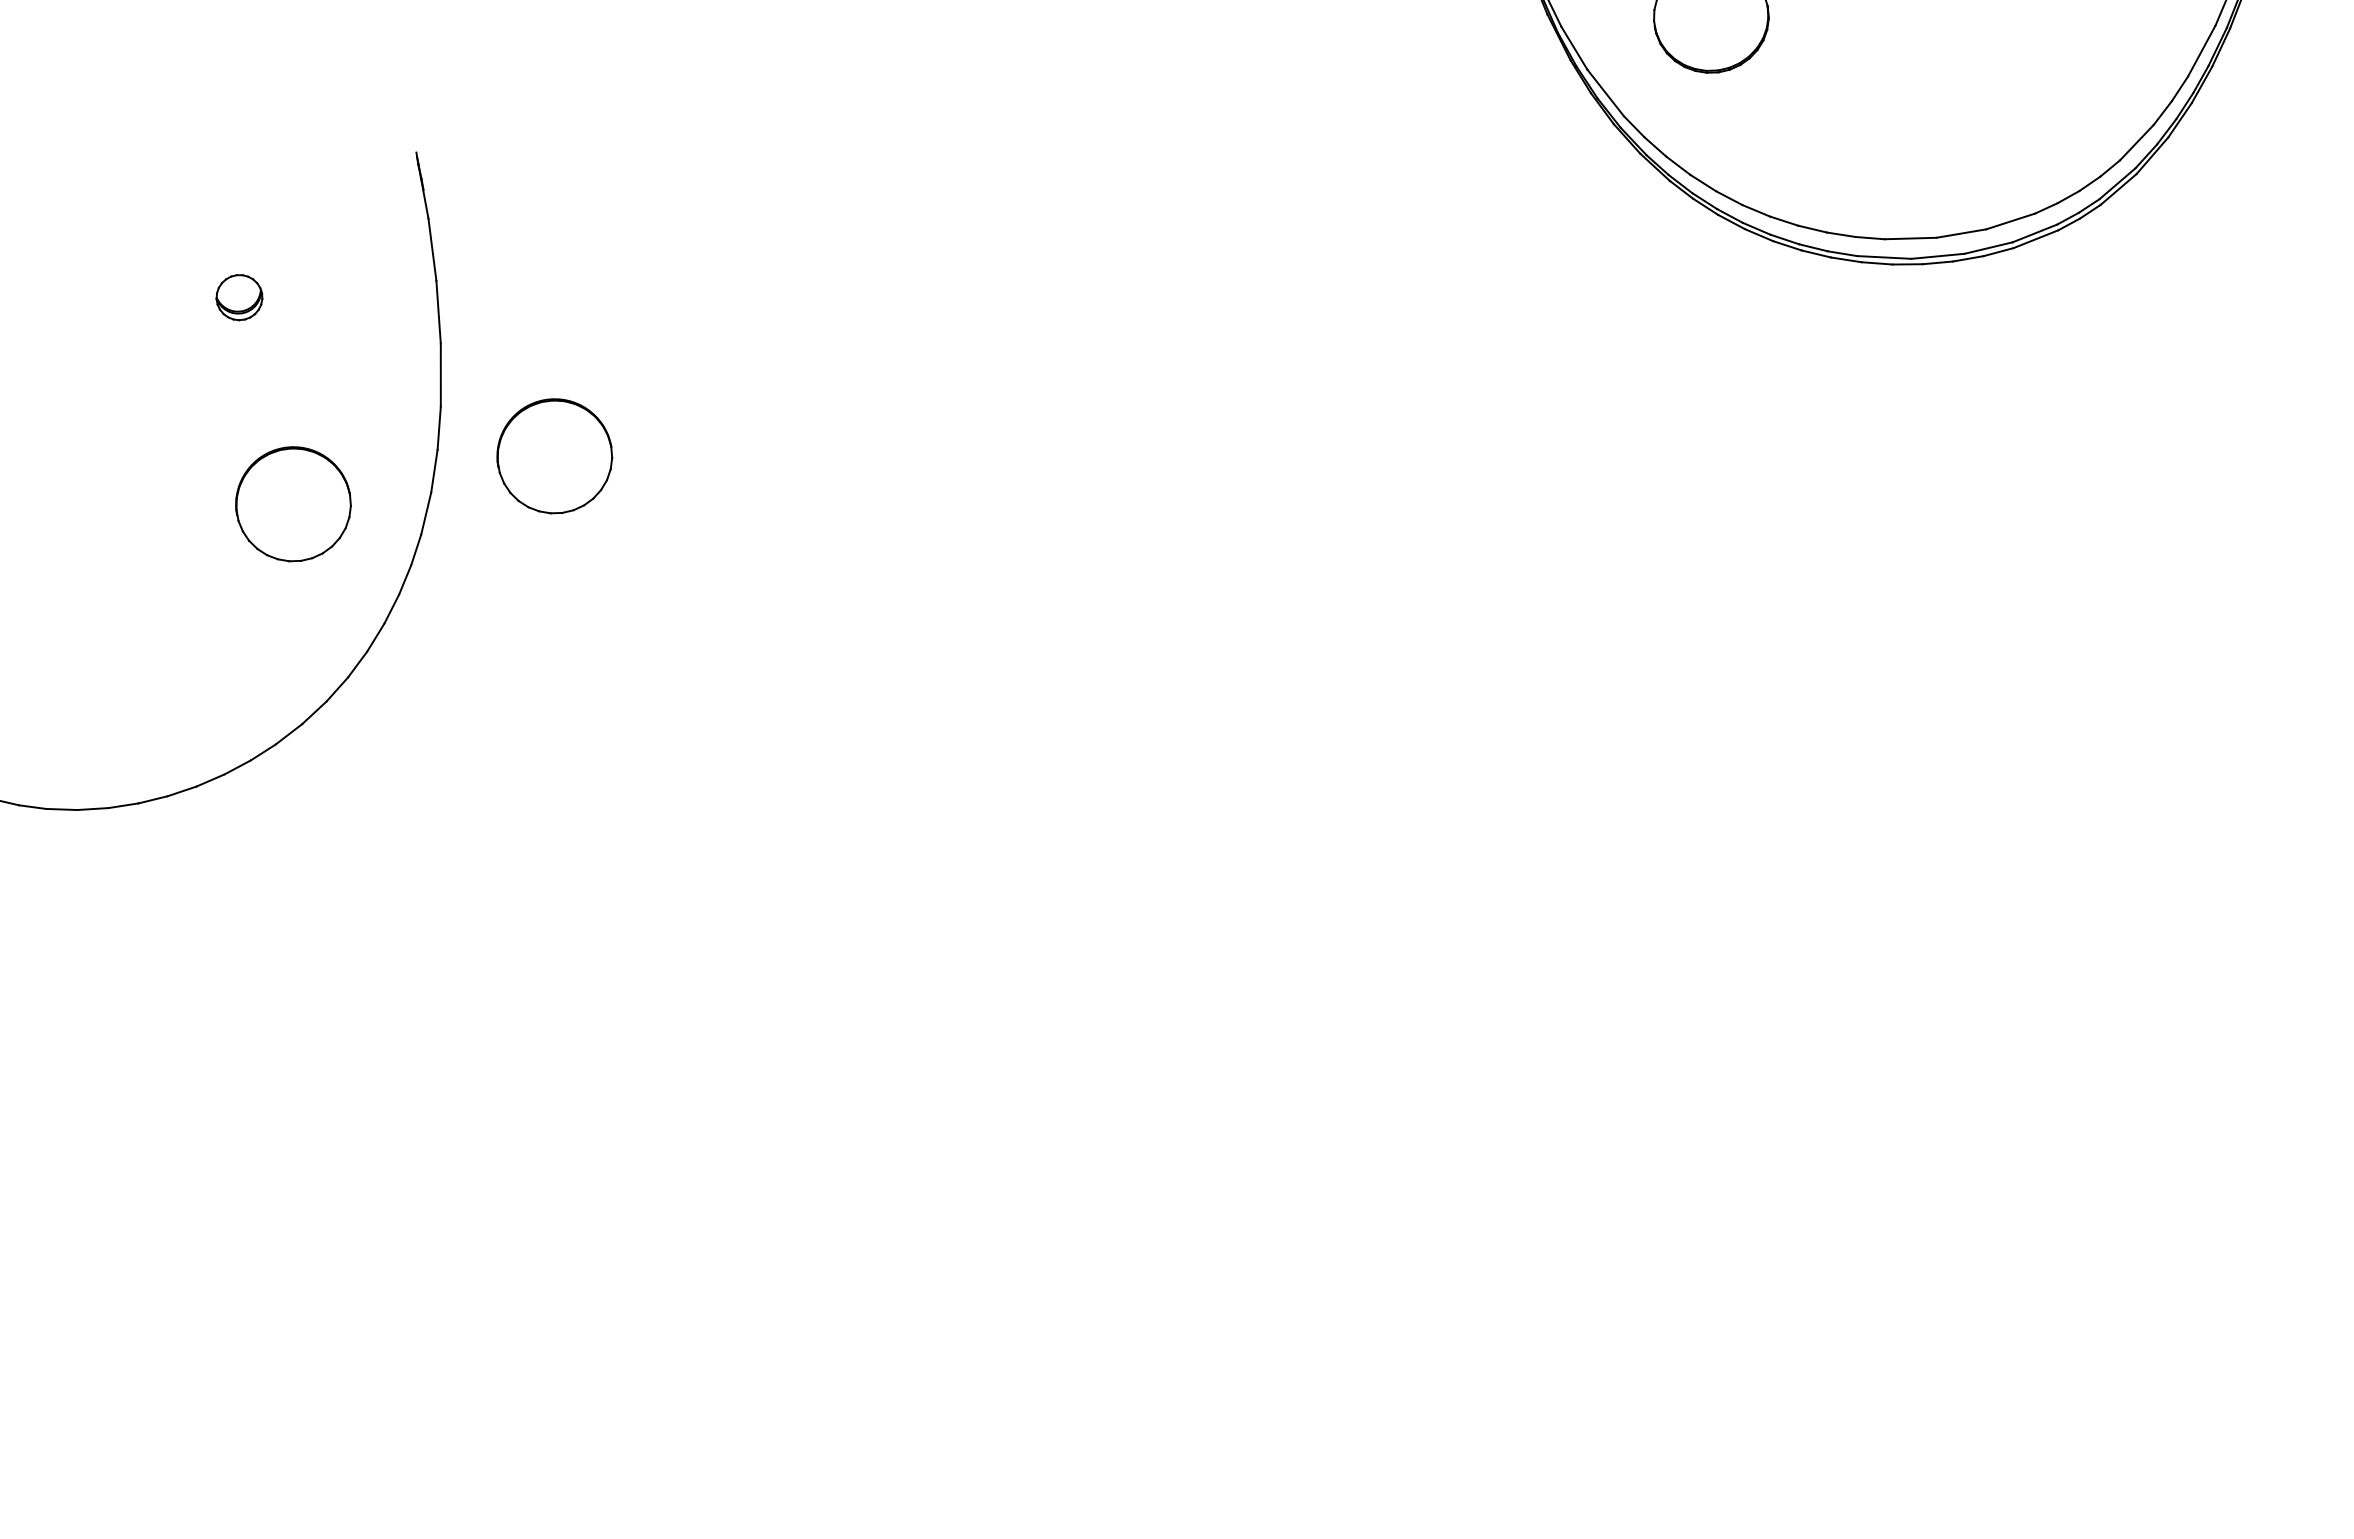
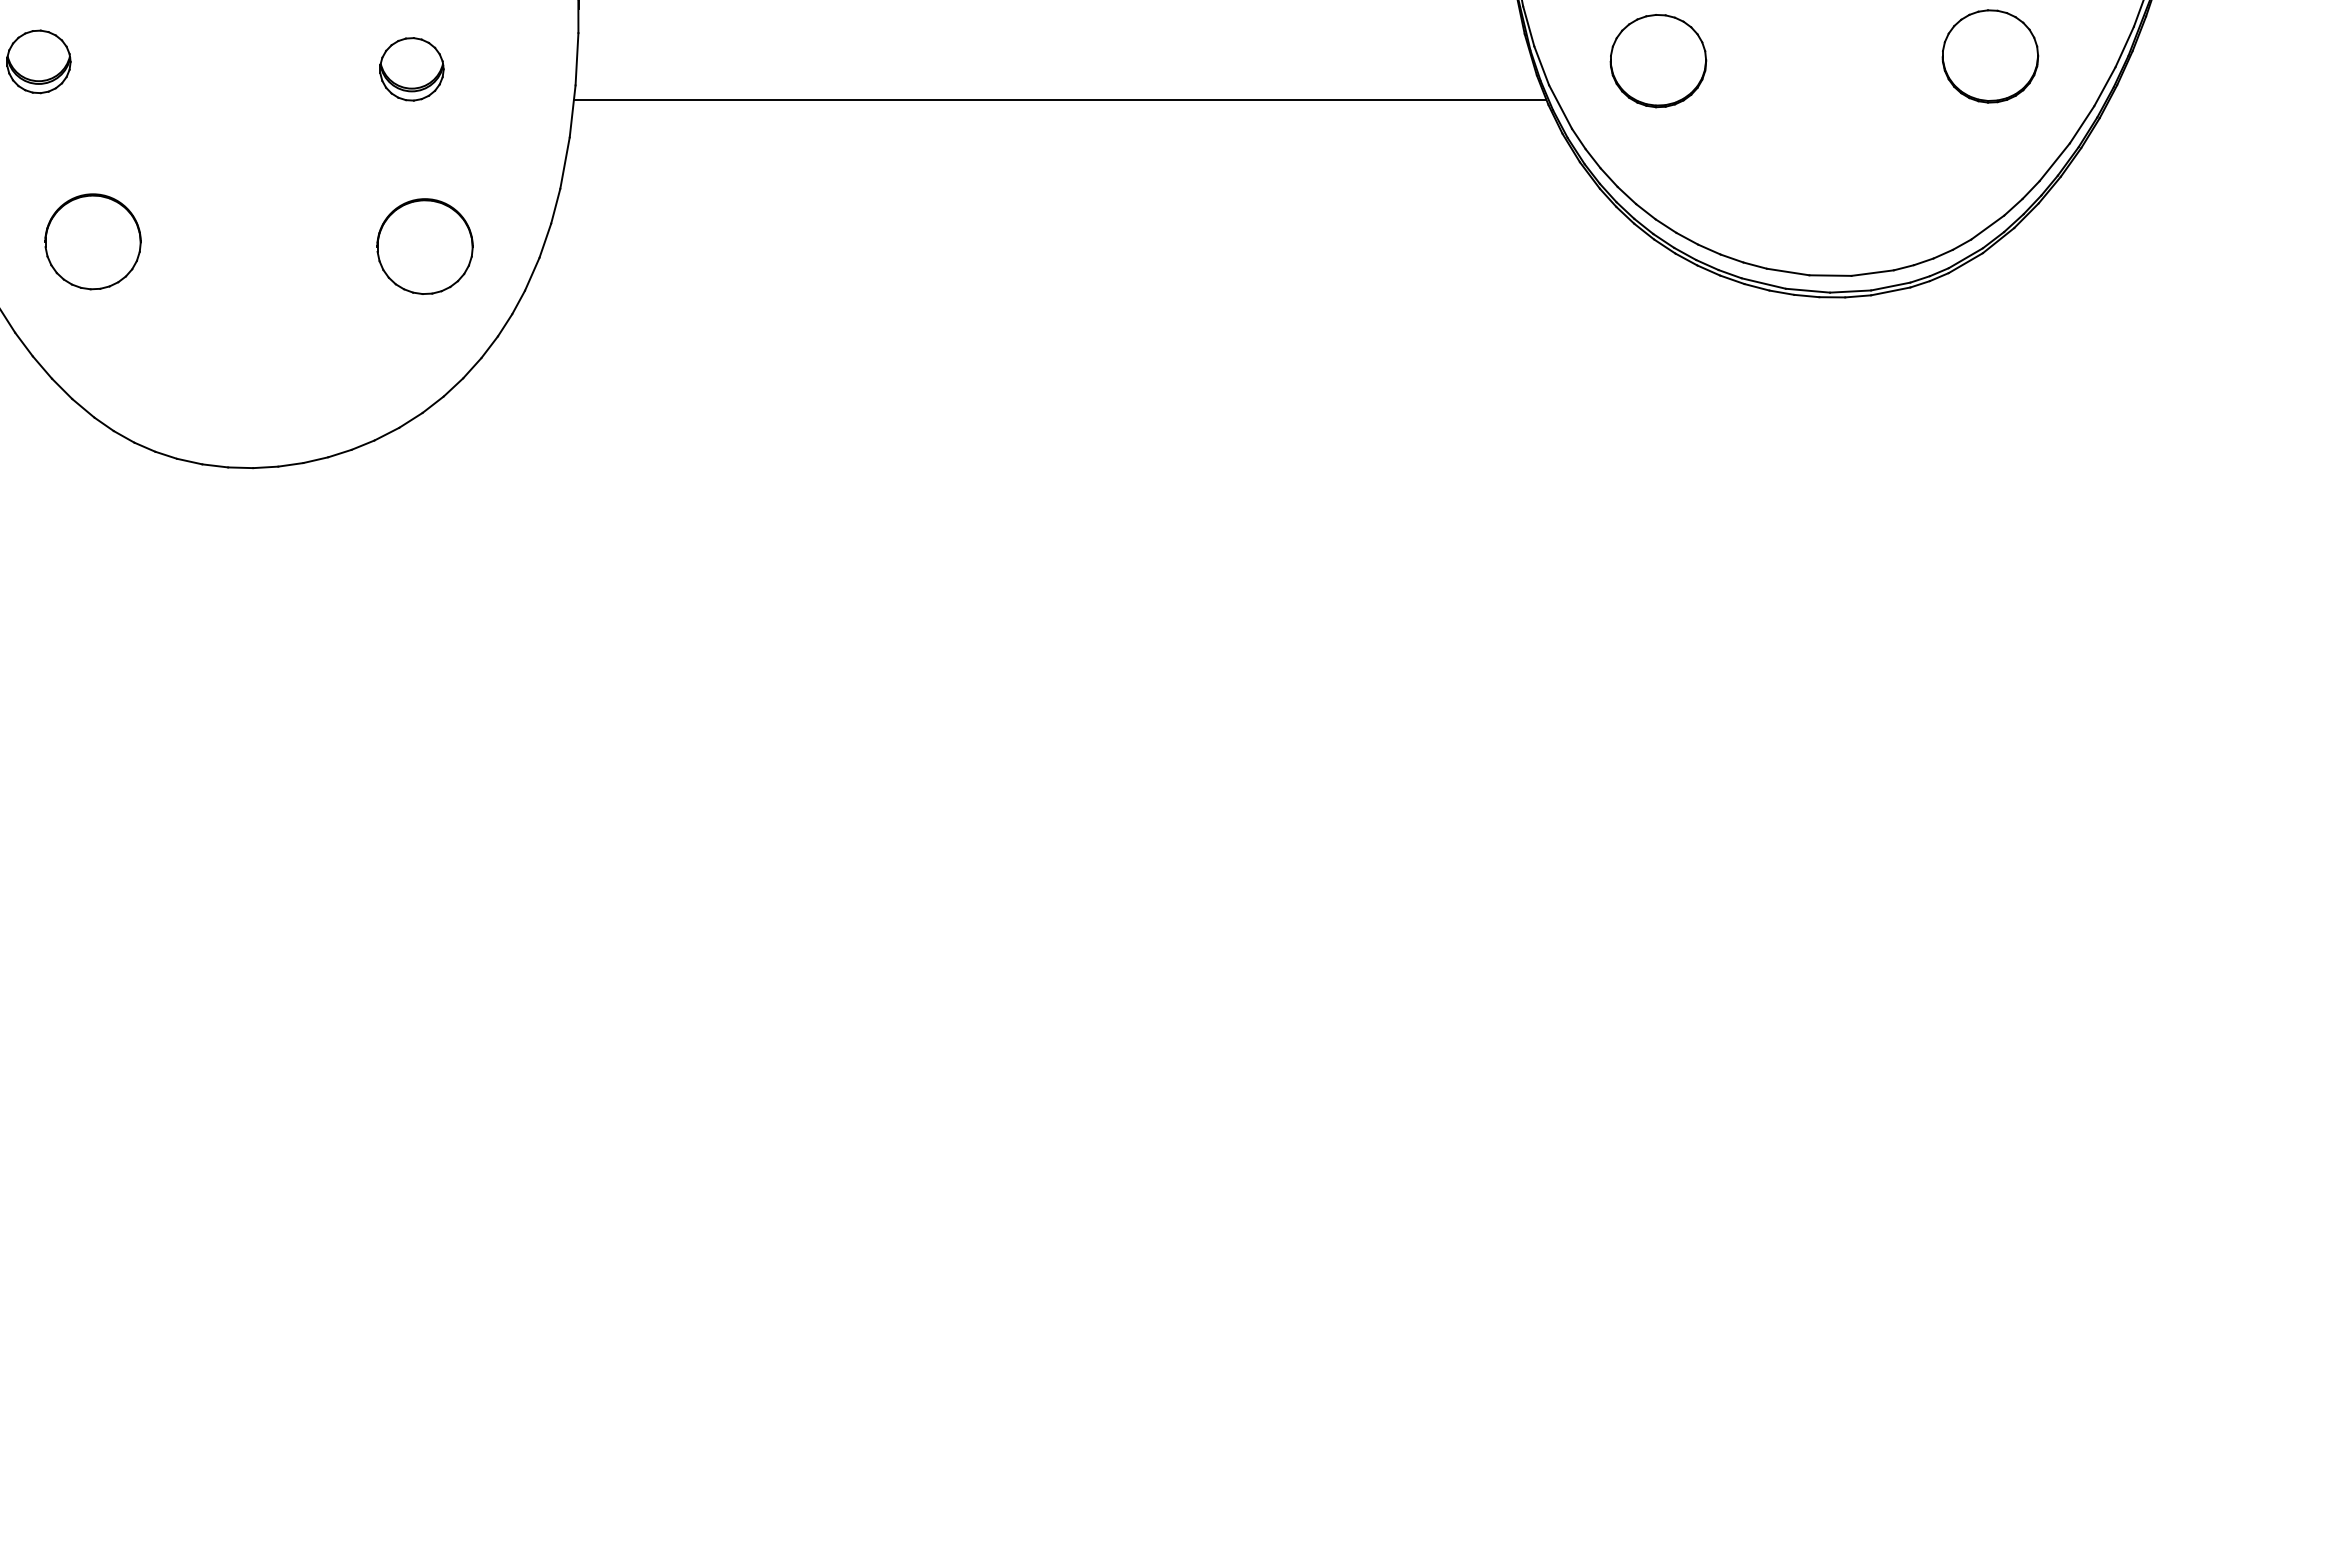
line: (1011, 192) -> (1059, 99), added
part: (238, 297) -> (411, 69), size x1.67
part: (554, 456) -> (645, 246), removed

